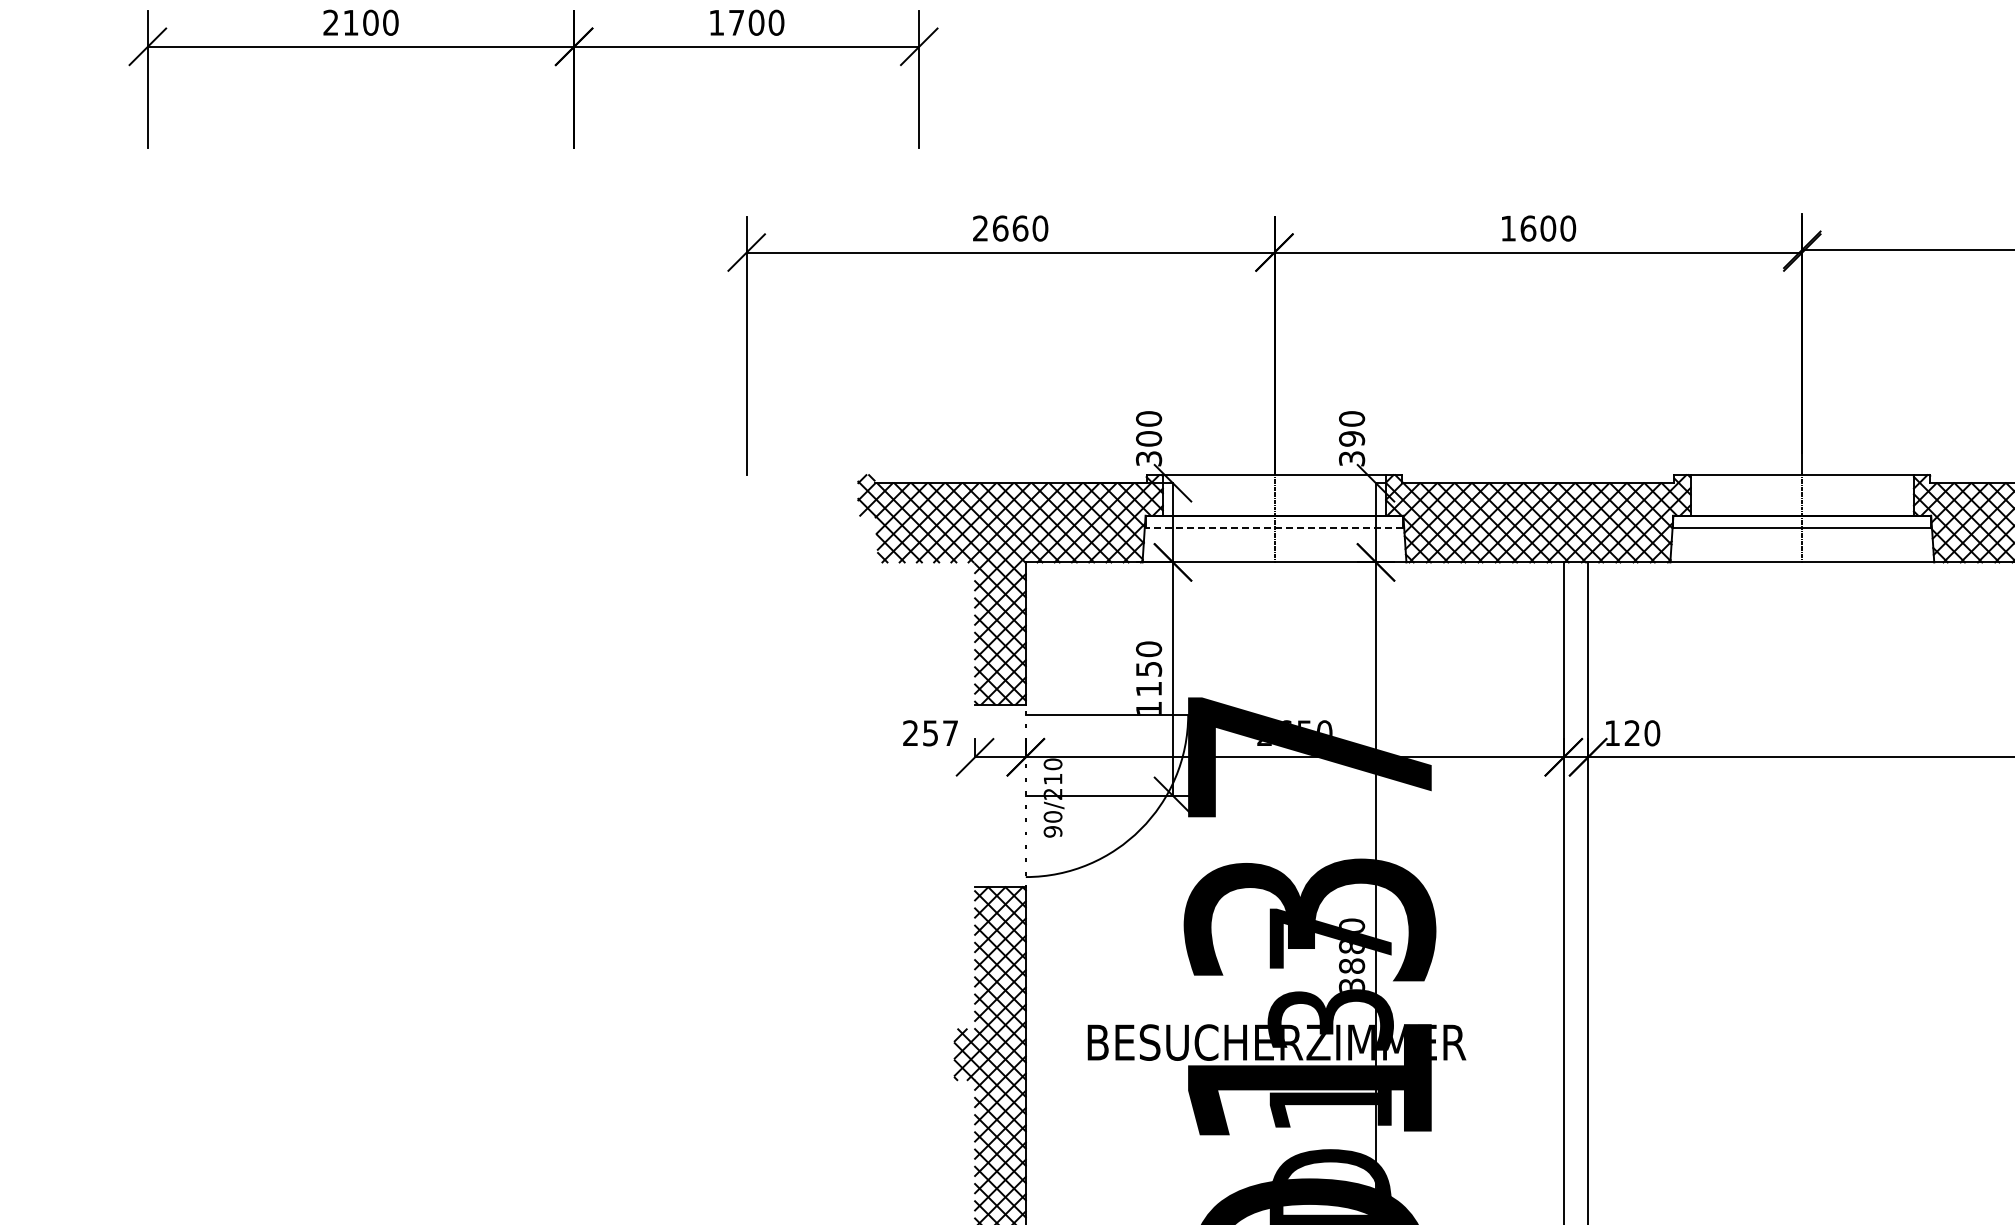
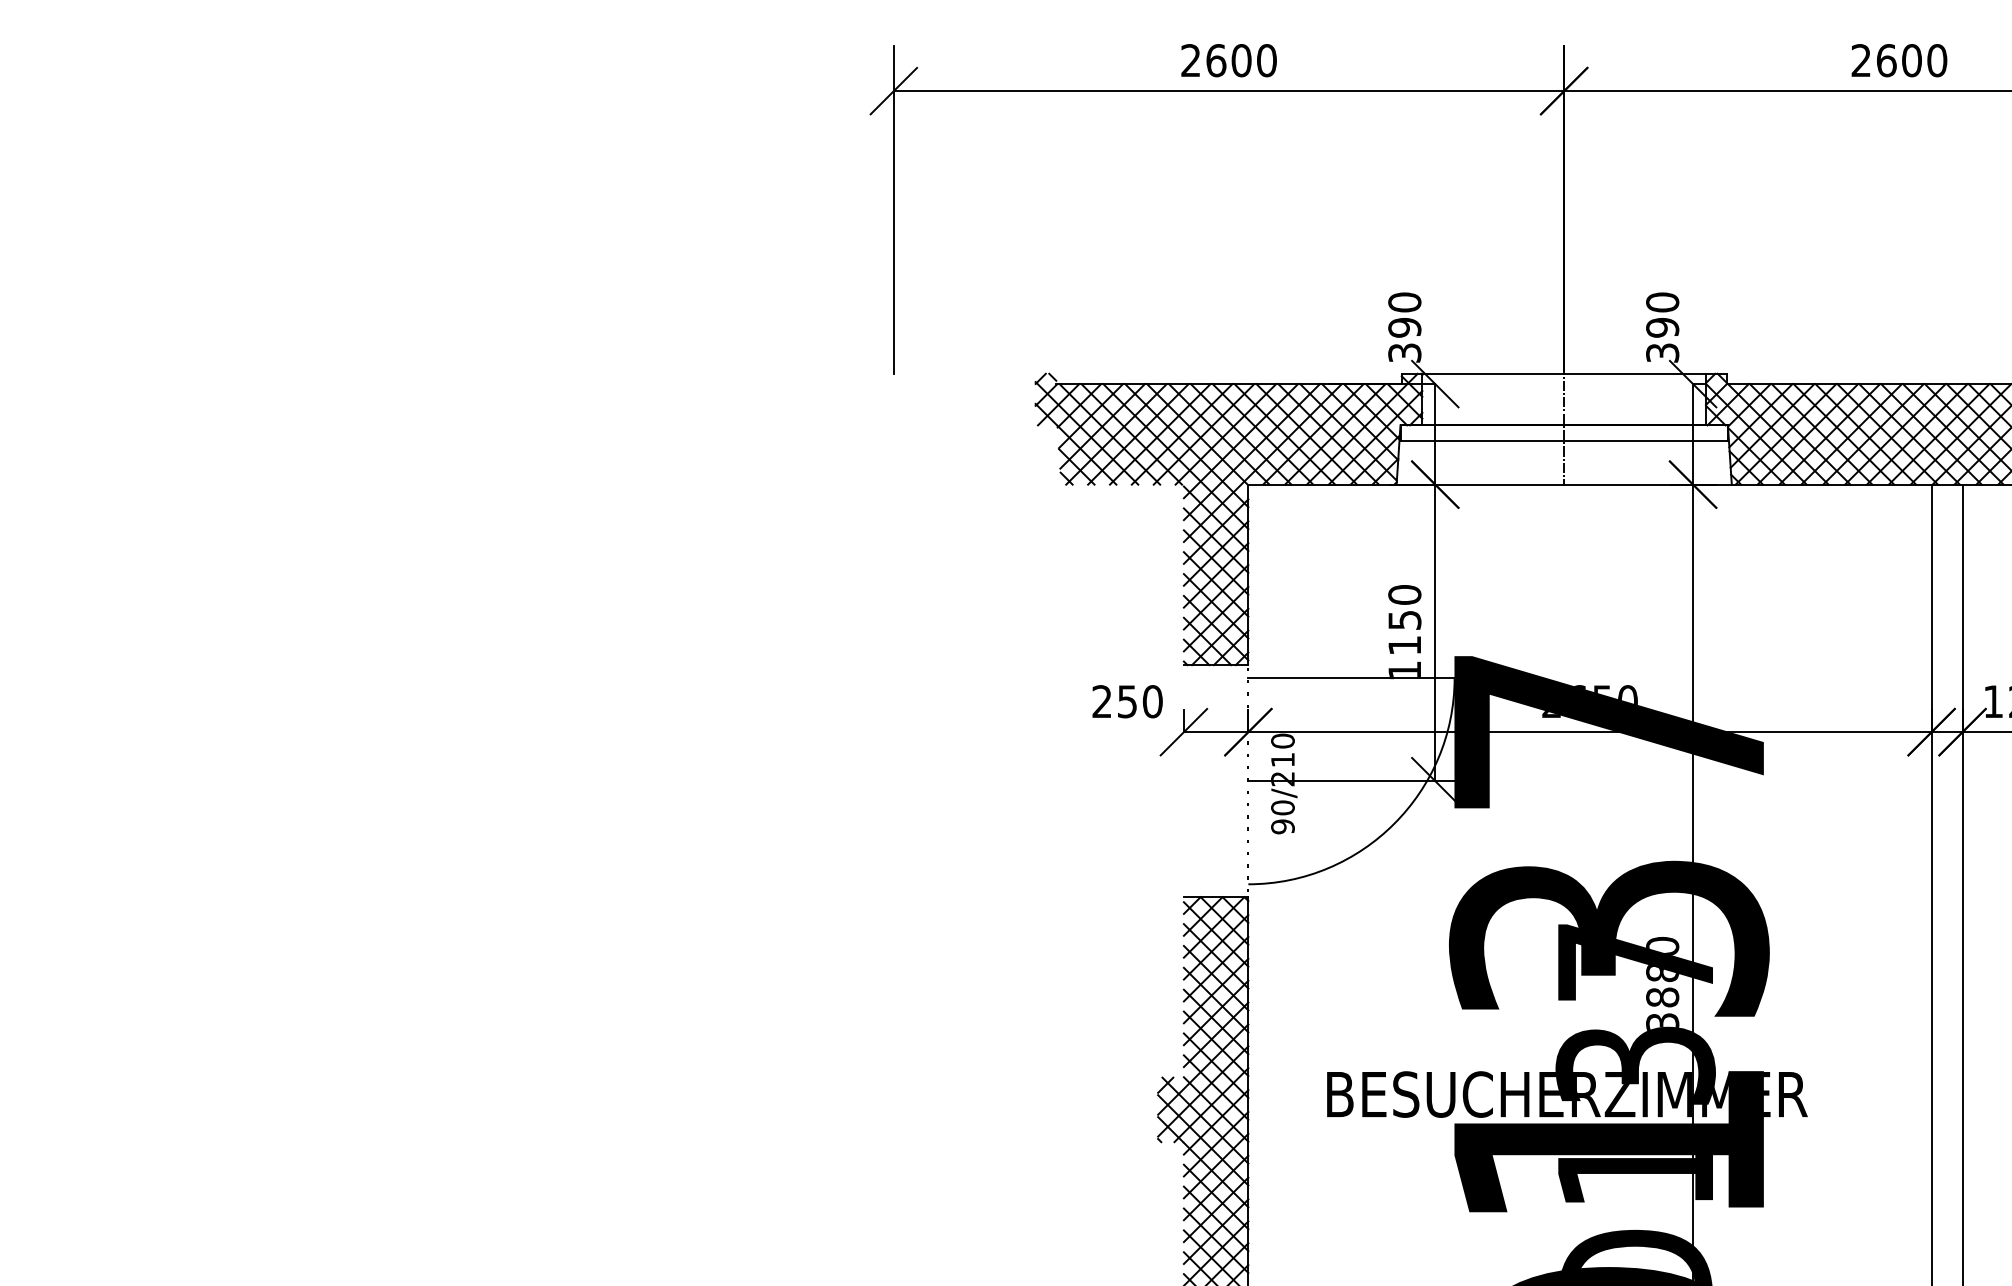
text: (1020, 228) -> (1241, 60), 2660 -> 2600
text: (1507, 228) -> (1860, 60), 1600 -> 2600
text: (1149, 438) -> (1405, 327), 300 -> 390
line: (1274, 527) -> (1564, 440), dashed -> solid
text: (950, 733) -> (1152, 701), 257 -> 250

